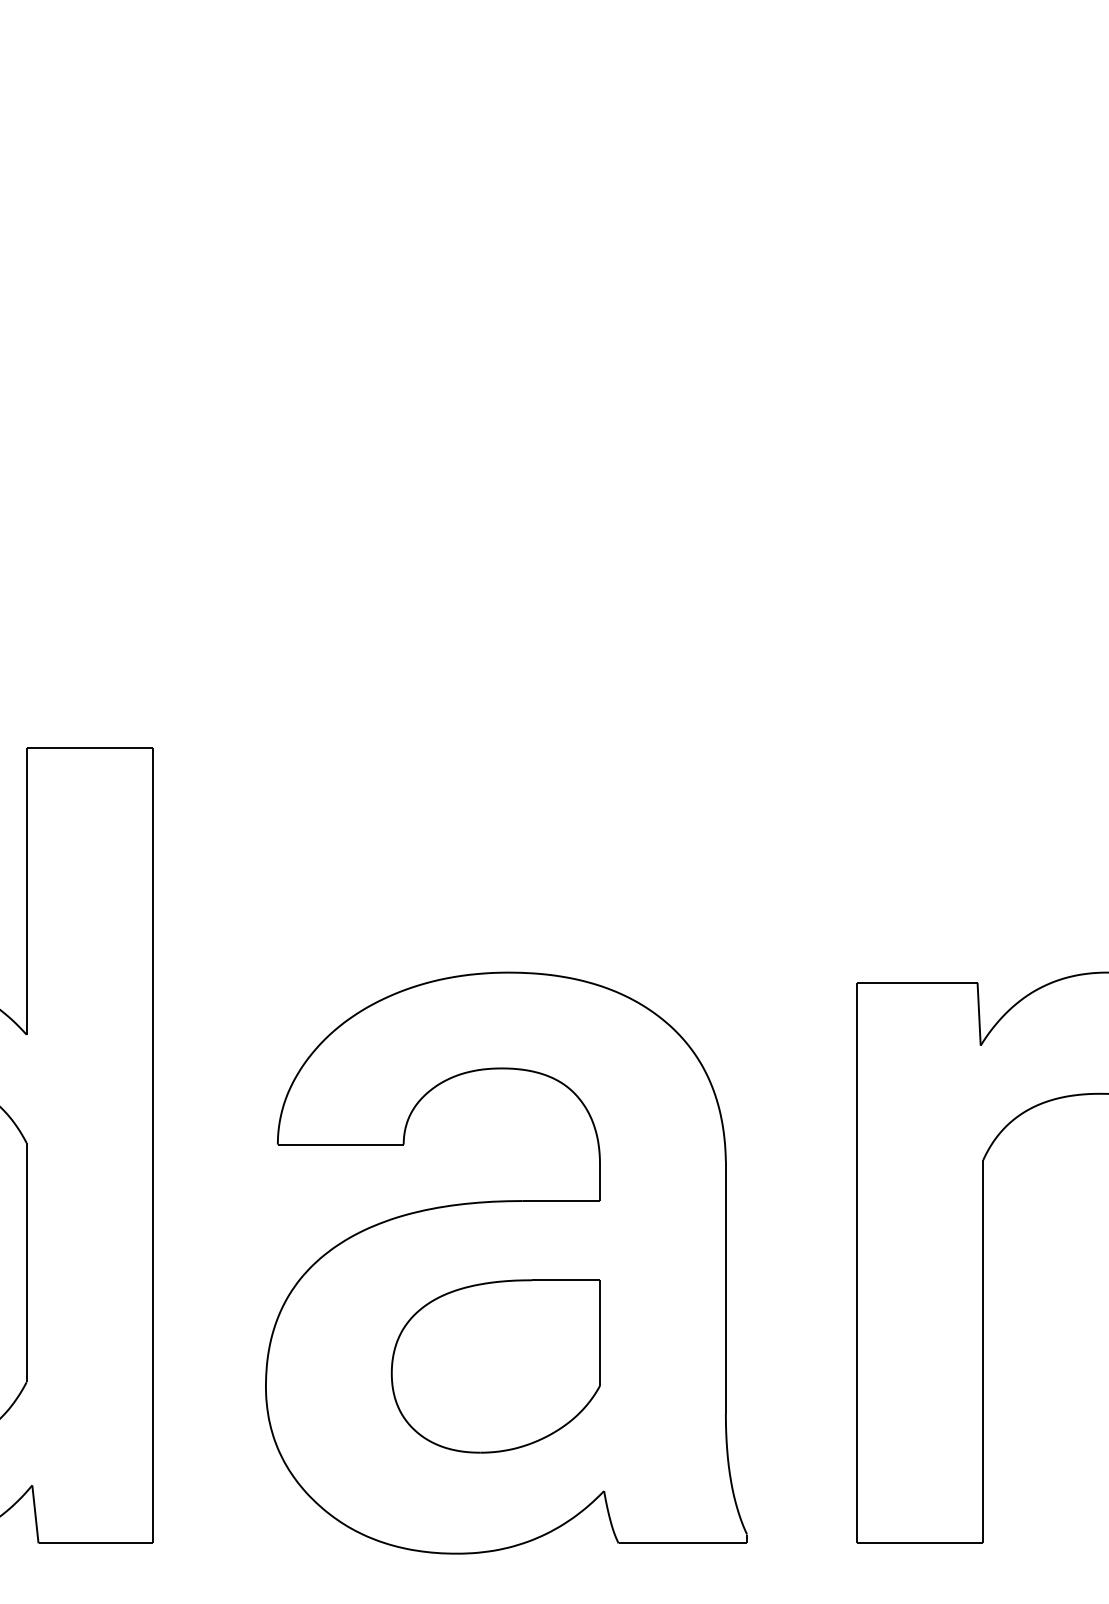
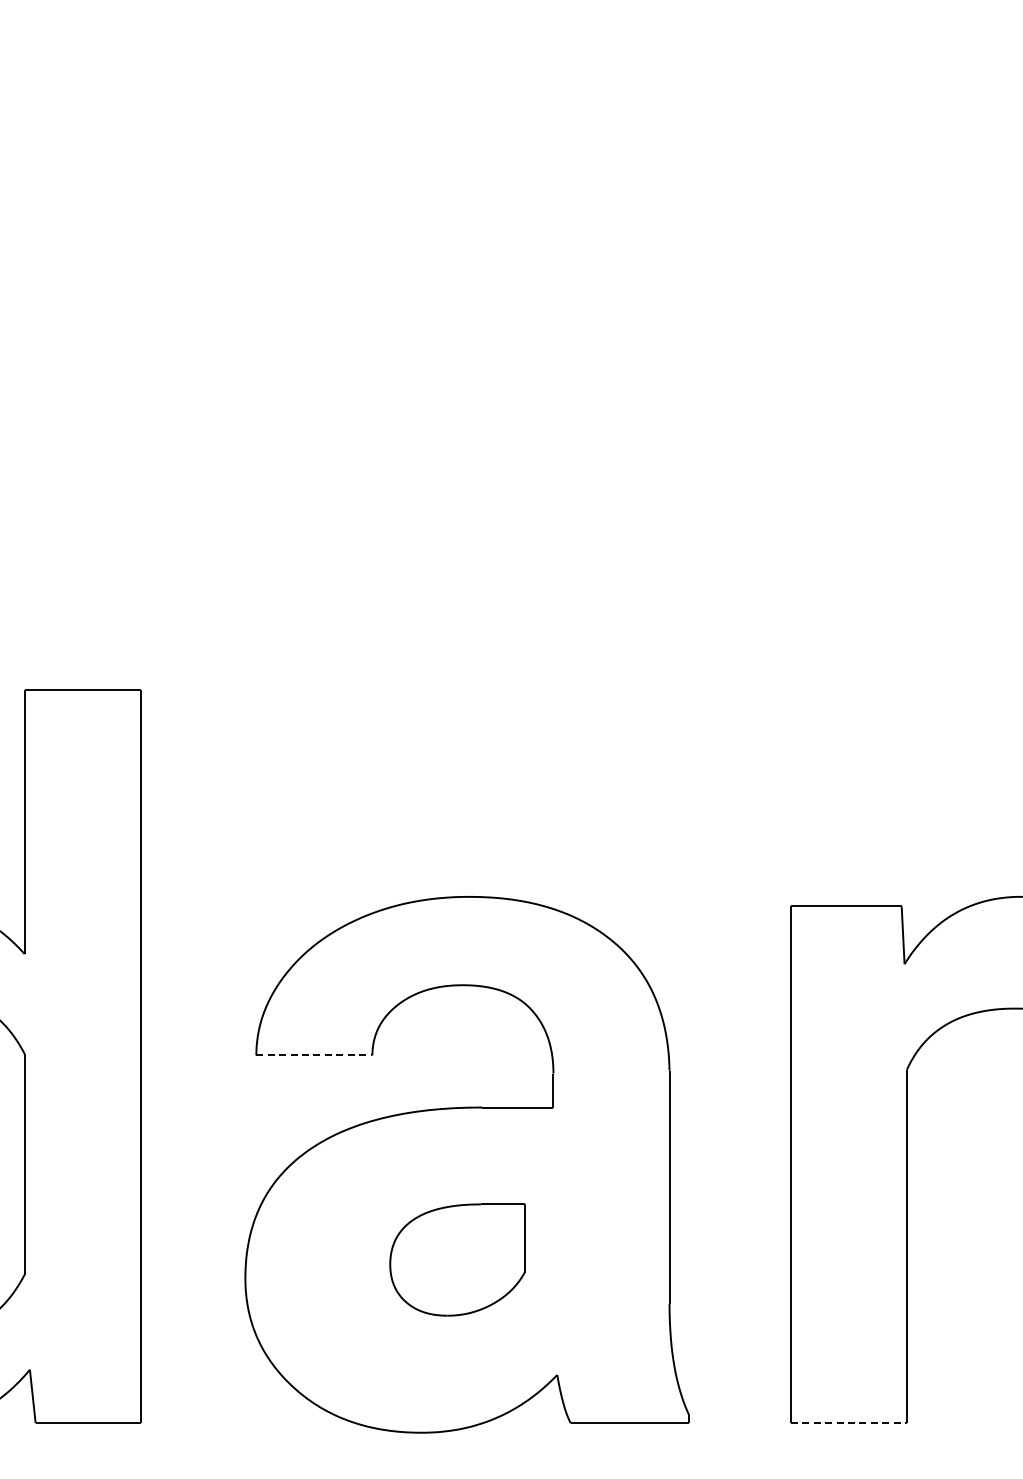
line: (340, 1144) -> (314, 1055), solid -> dashed
part: (495, 1365) -> (457, 1259), size x0.7
line: (920, 1543) -> (849, 1423), solid -> dashed

